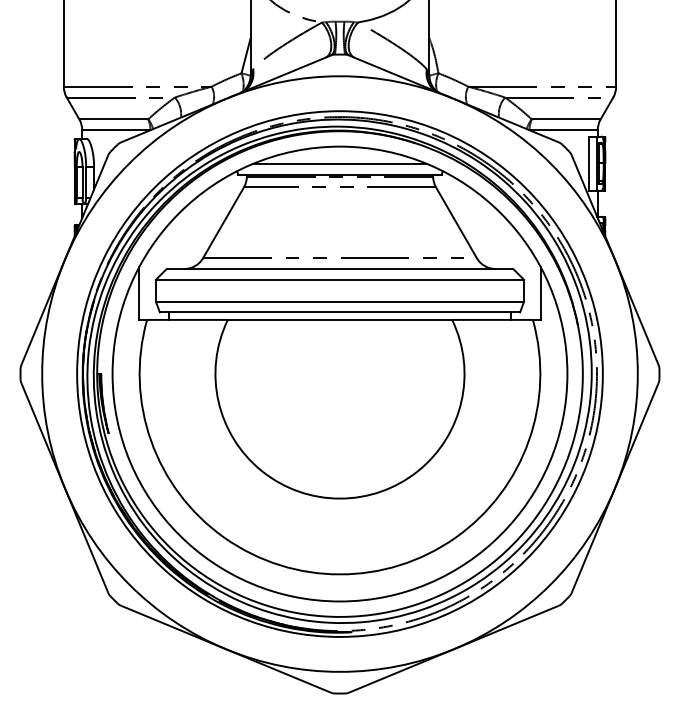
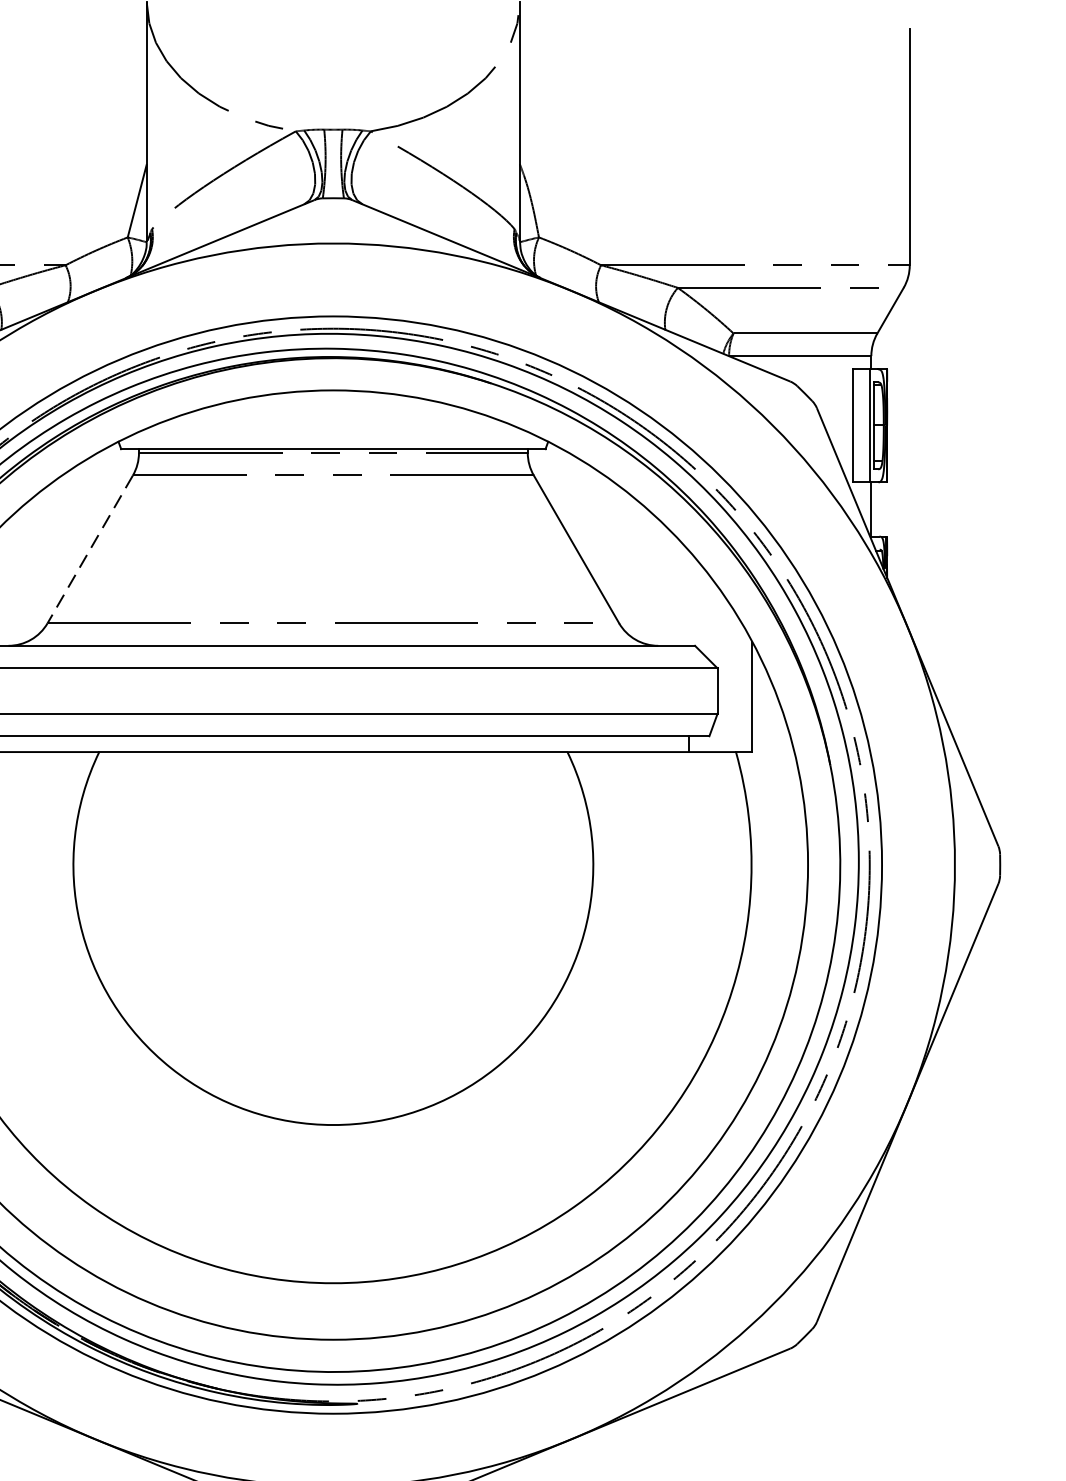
line: (339, 163) -> (332, 425), removed
line: (223, 222) -> (90, 548), solid -> dashed

